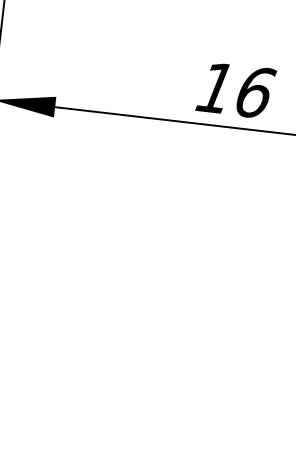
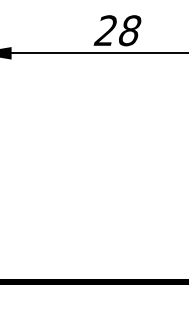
text: (234, 89) -> (117, 30), 16 -> 28

